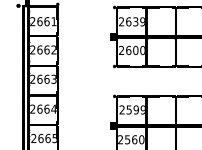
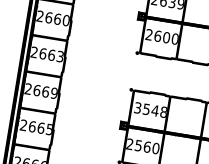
text: (53, 49) -> (65, 19), 2662 -> 2660
text: (53, 108) -> (53, 92), 2664 -> 2669
text: (131, 109) -> (149, 109), 2599 -> 3548

